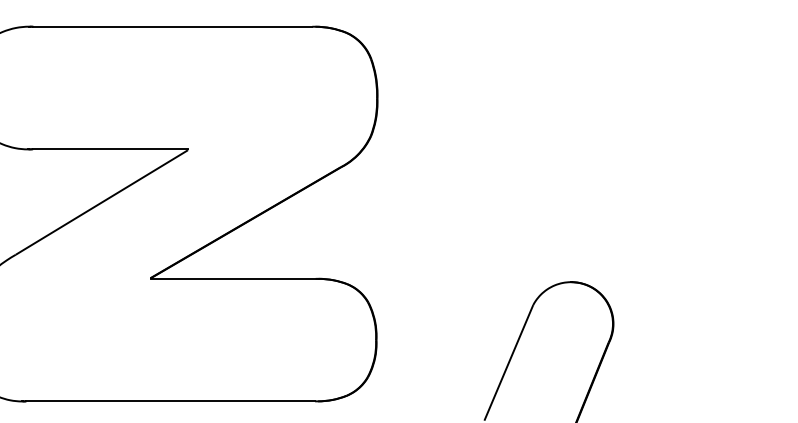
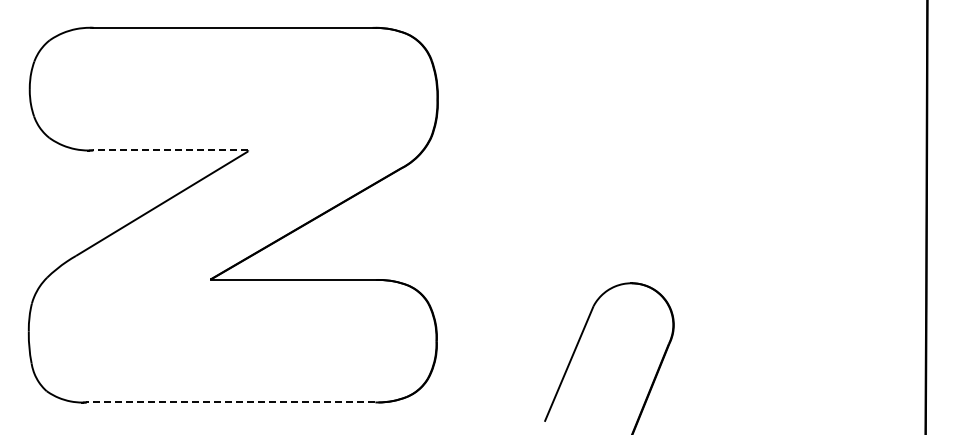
line: (110, 149) -> (170, 150), solid -> dashed
line: (170, 401) -> (230, 402), solid -> dashed

